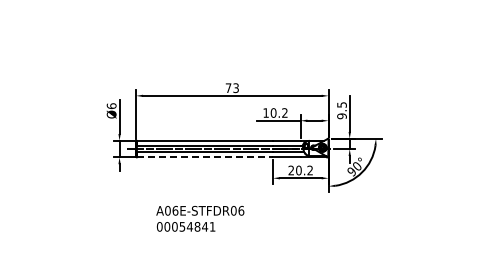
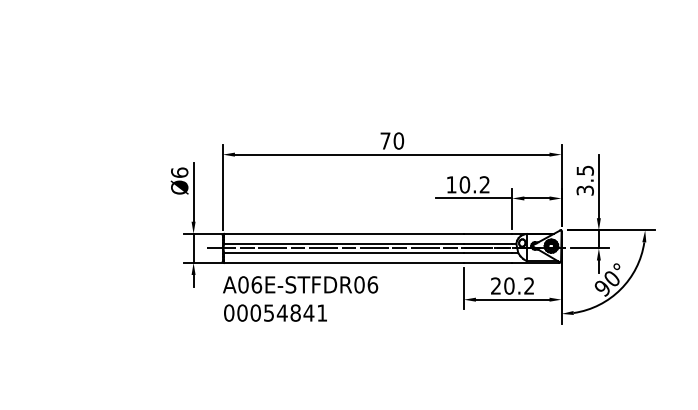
text: (236, 87) -> (399, 139), 73 -> 70
text: (341, 116) -> (584, 190), 9.5 -> 3.5
line: (205, 157) -> (344, 263), dashed -> solid
text: (200, 218) -> (300, 298), moved

